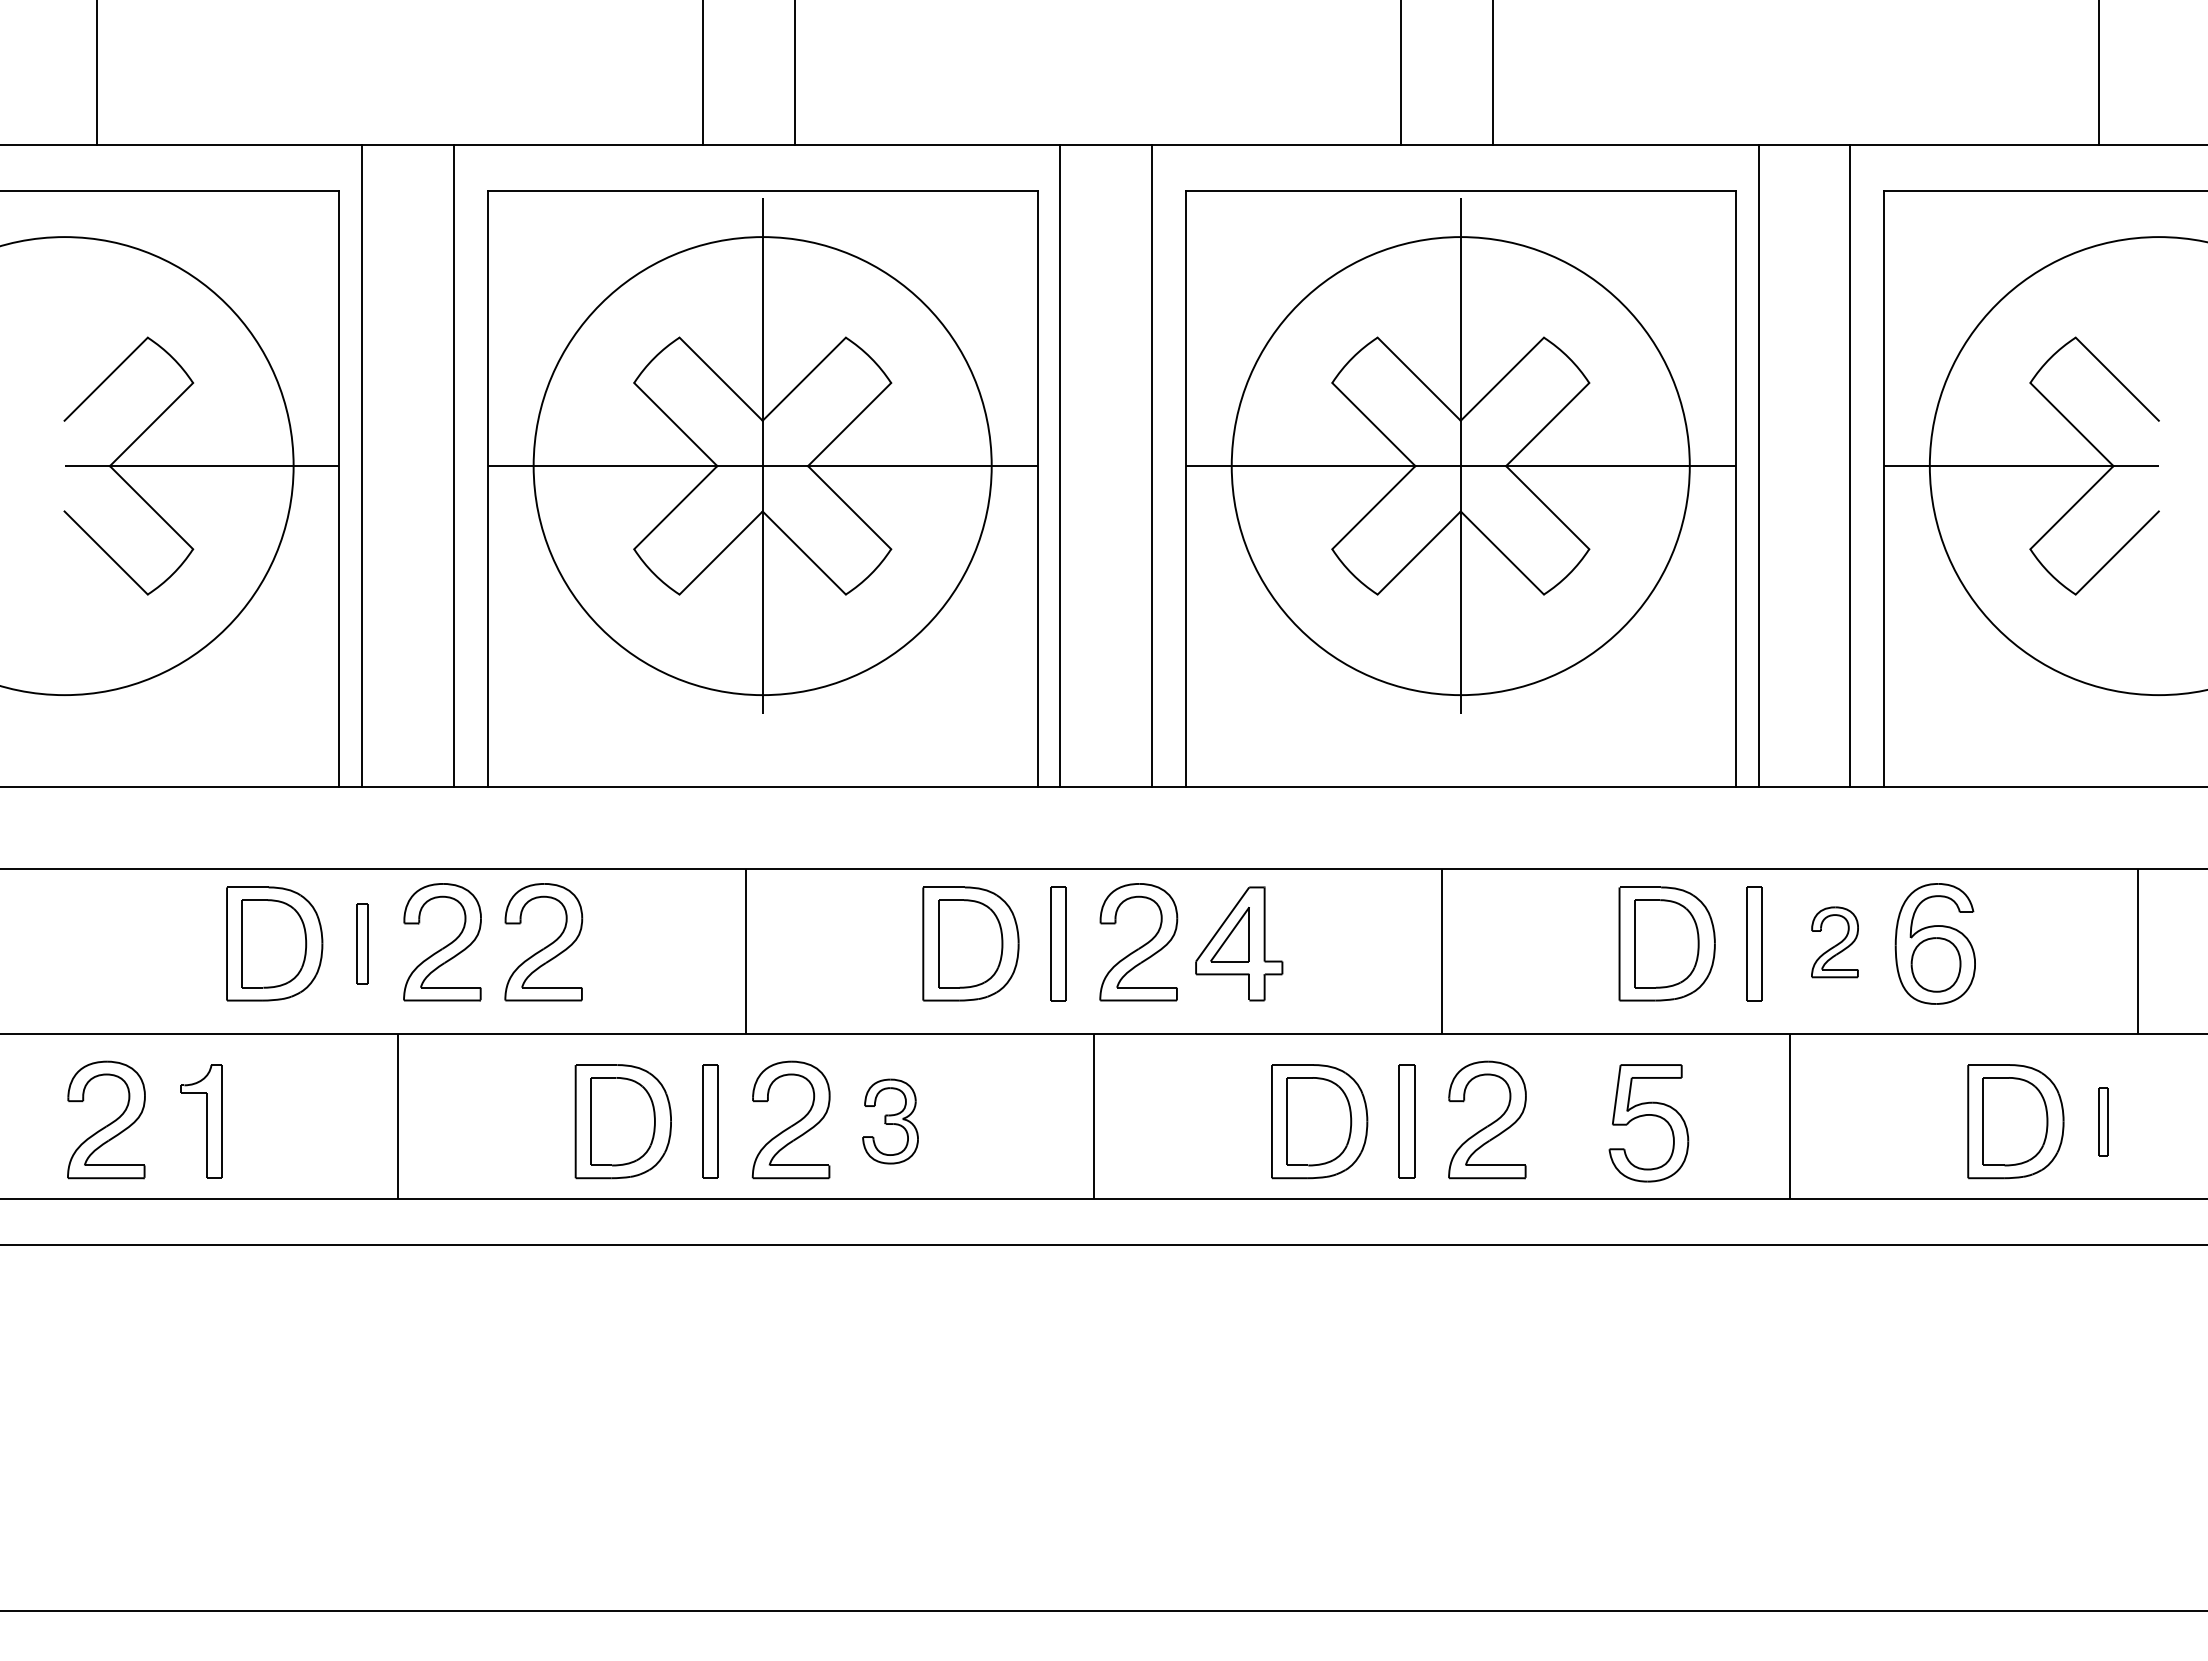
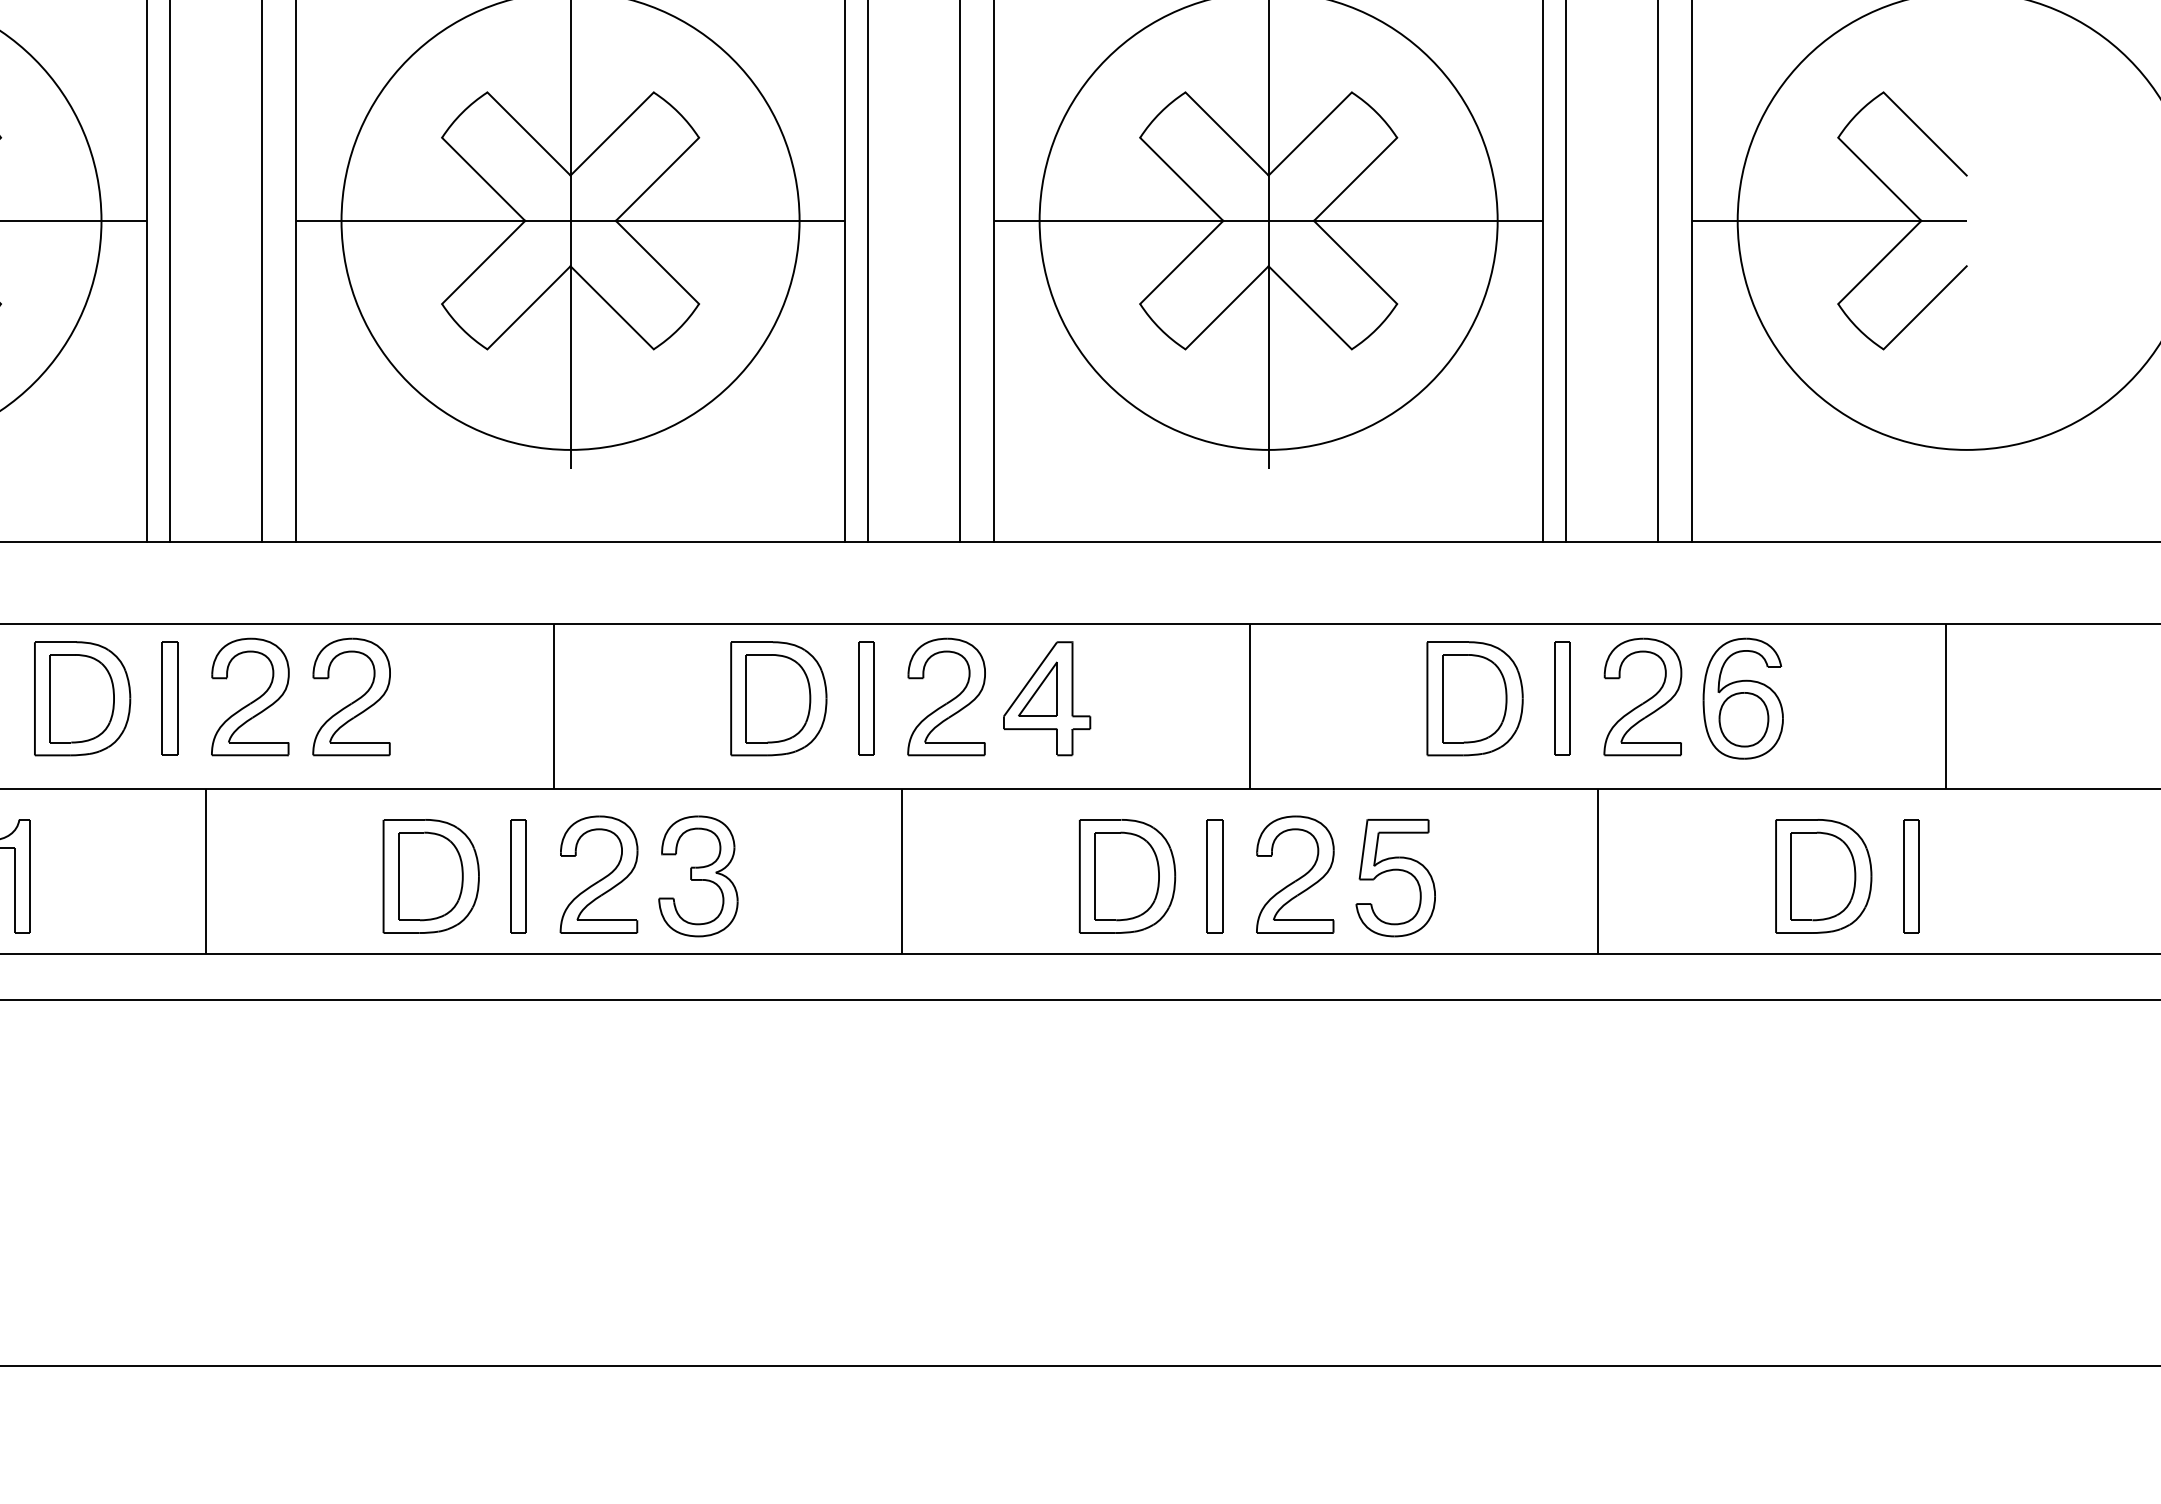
part: (1834, 942) -> (1642, 697), size x1.67
part: (362, 943) -> (170, 698), size x1.43
part: (1645, 1116) -> (1392, 871), moved
part: (890, 1121) -> (698, 876), size x1.43
part: (2103, 1121) -> (1911, 876), size x1.67

